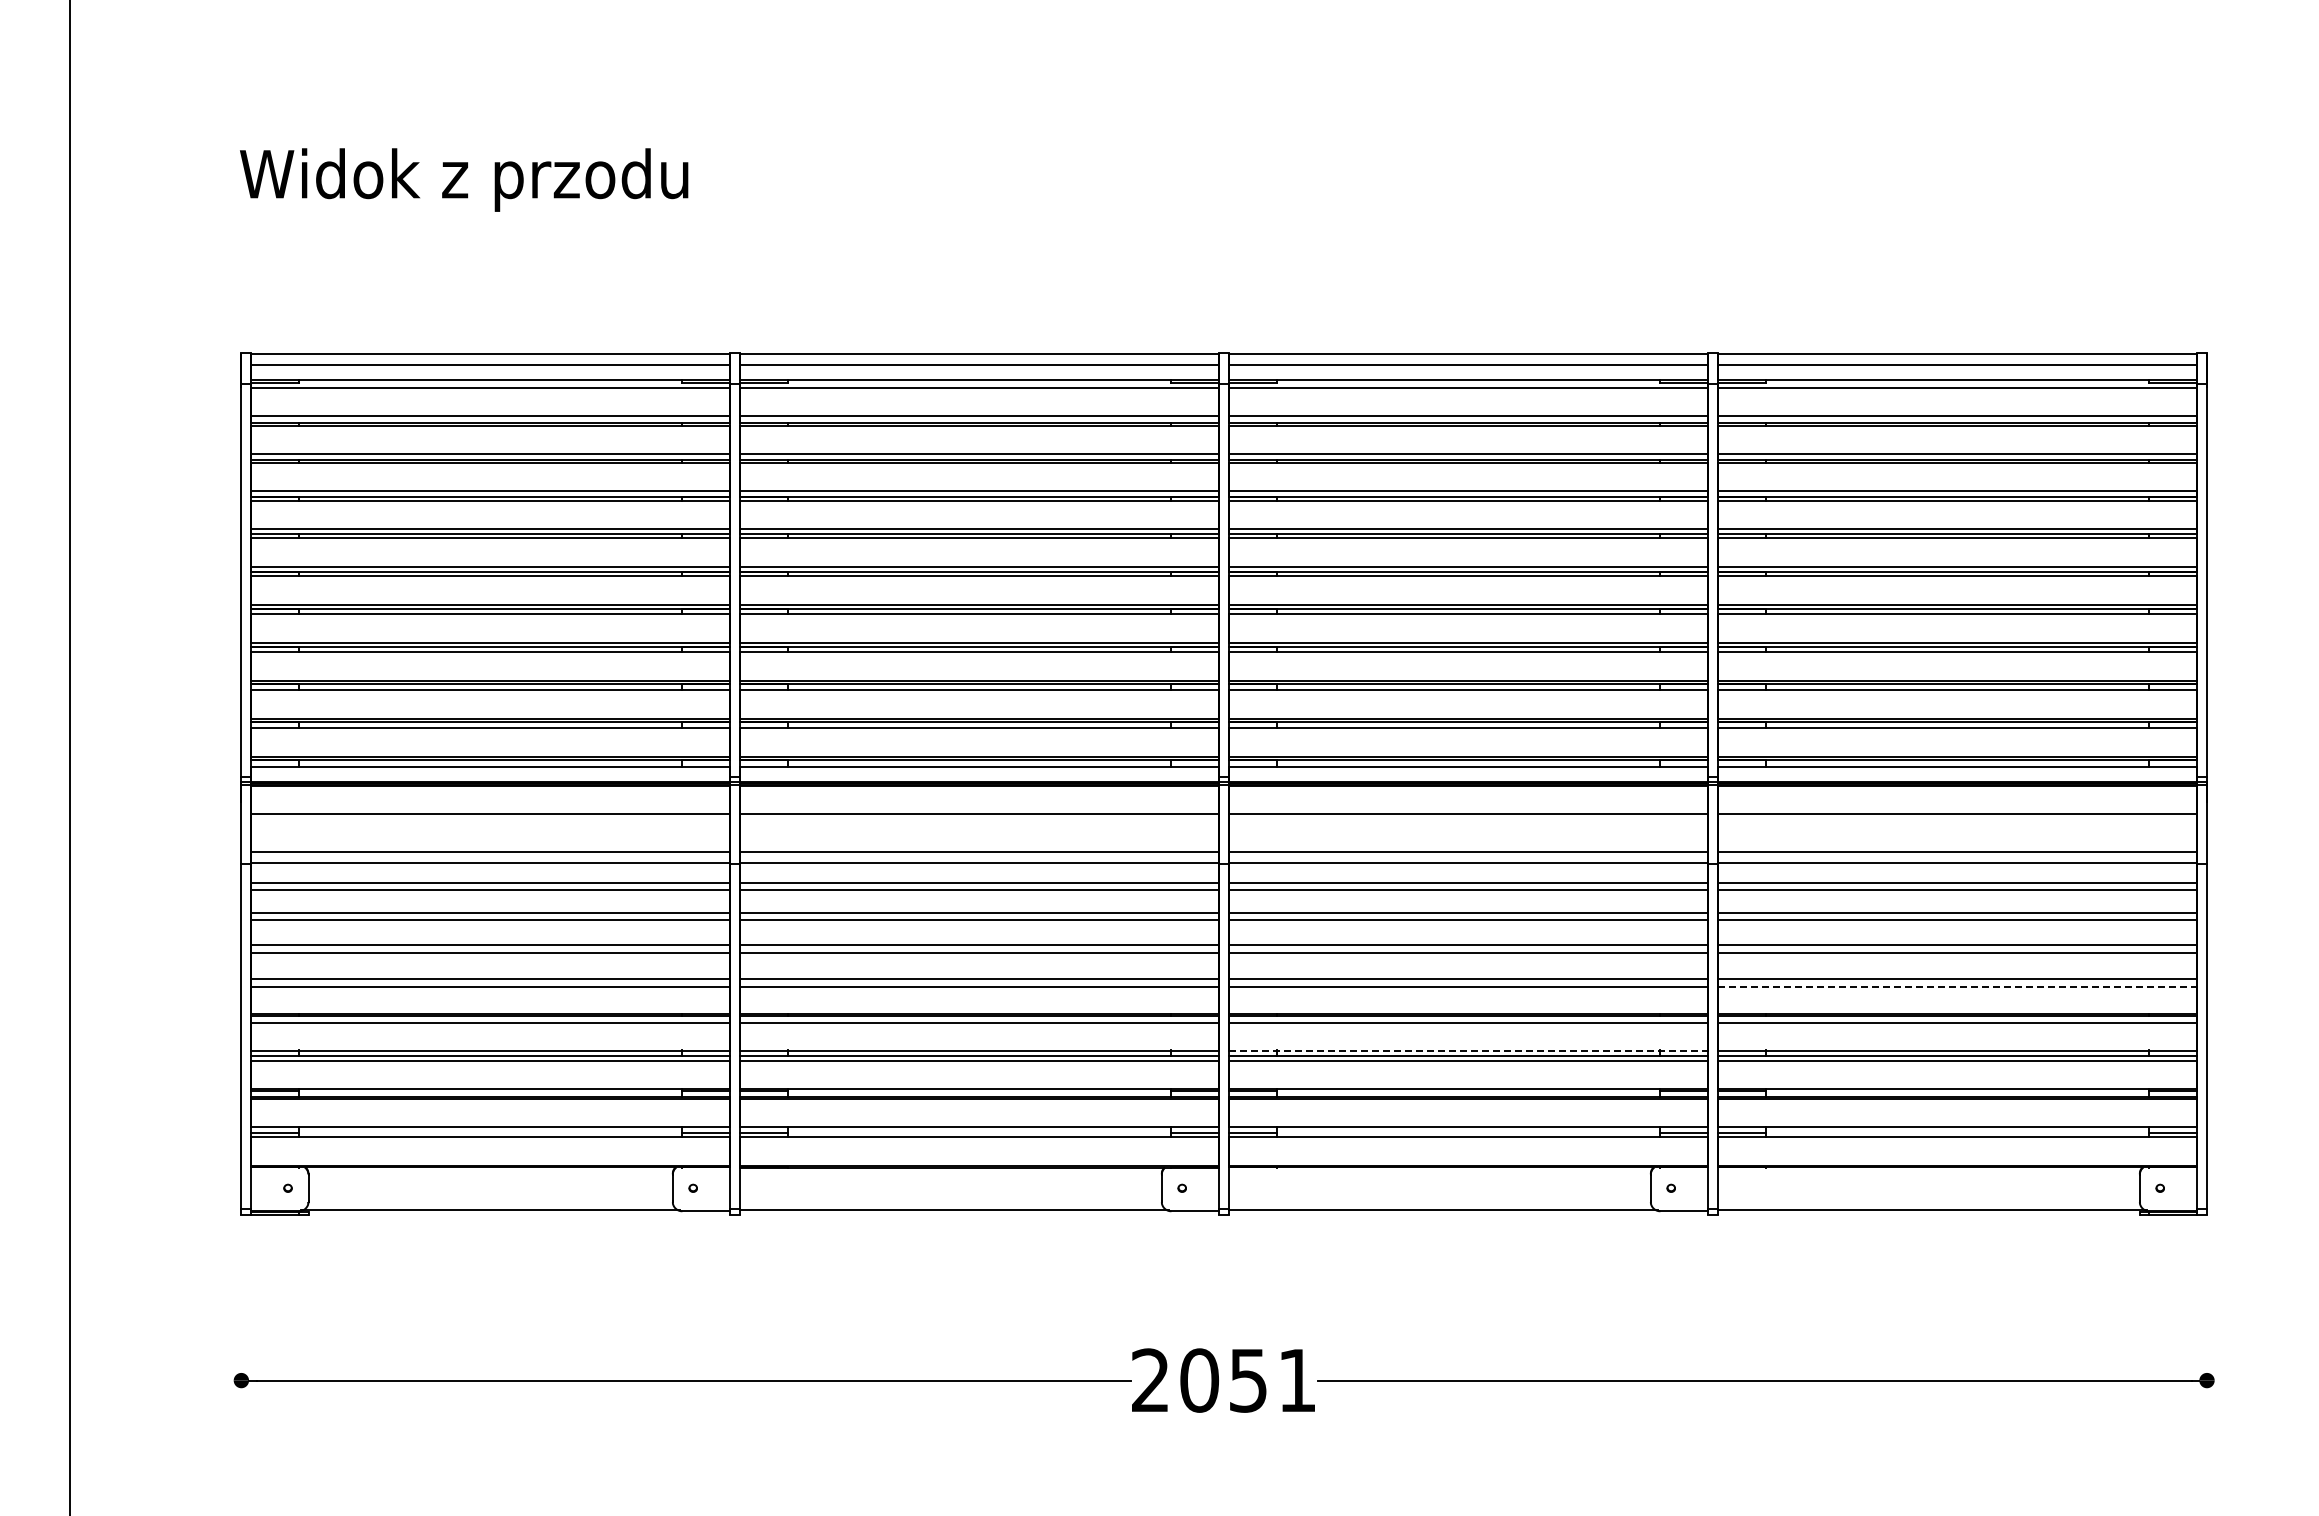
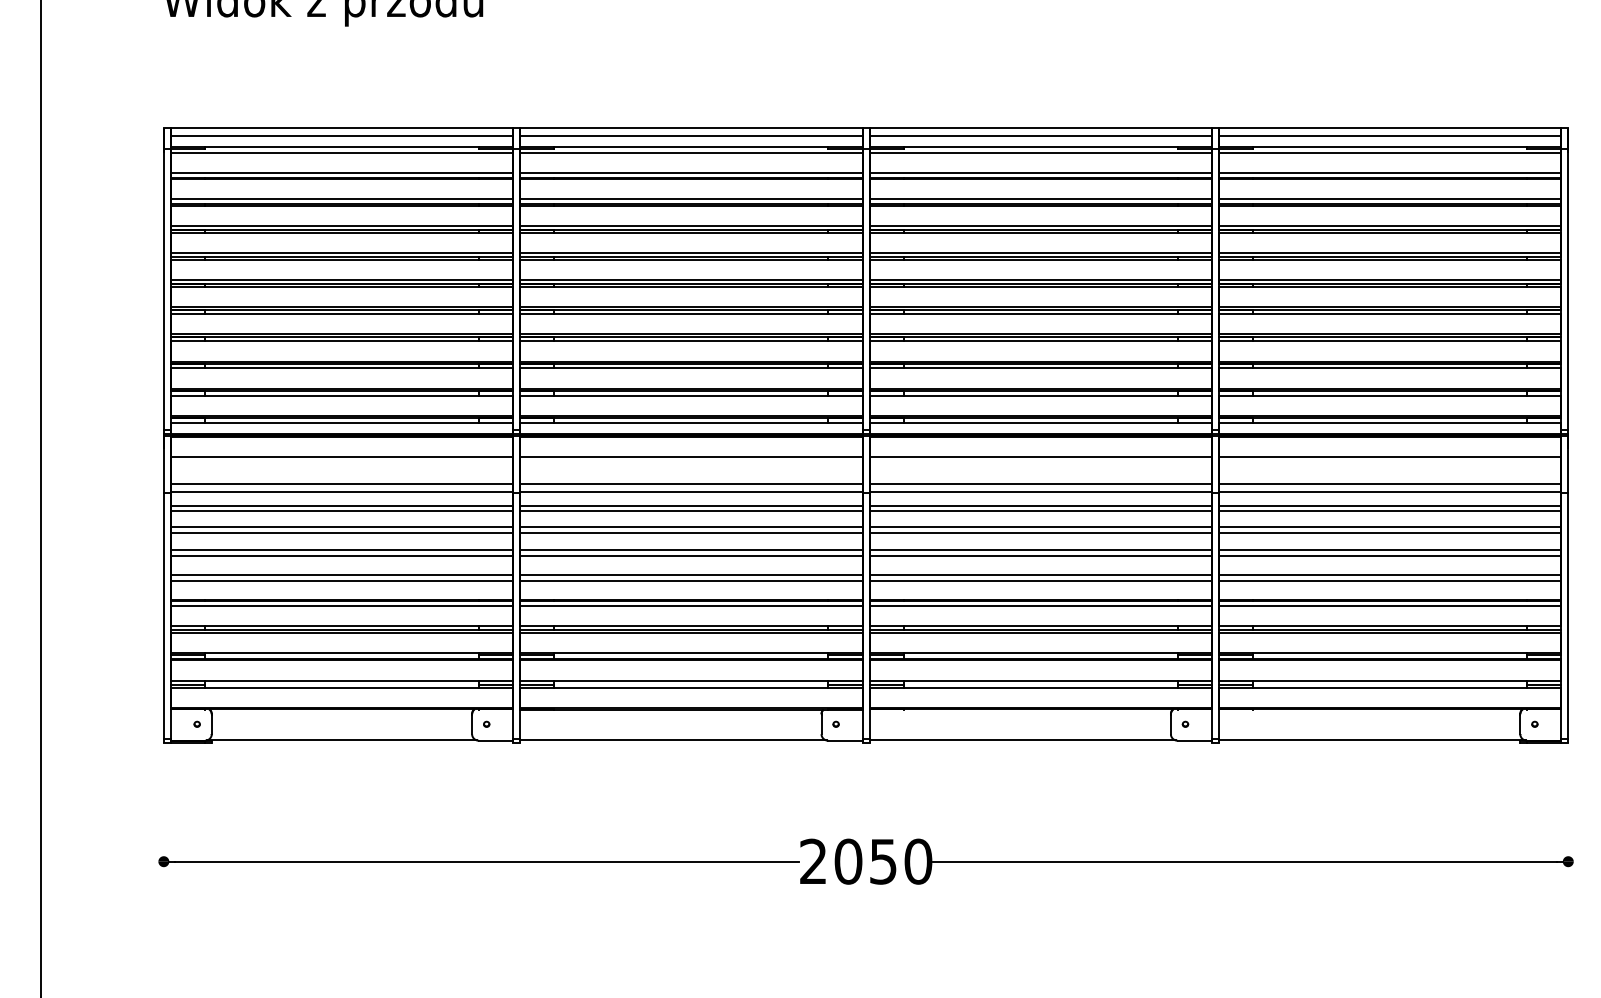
line: (1957, 987) -> (1390, 580), dashed -> solid
line: (1468, 1051) -> (1040, 626), dashed -> solid
text: (1297, 1380) -> (918, 861), 2051 -> 2050

